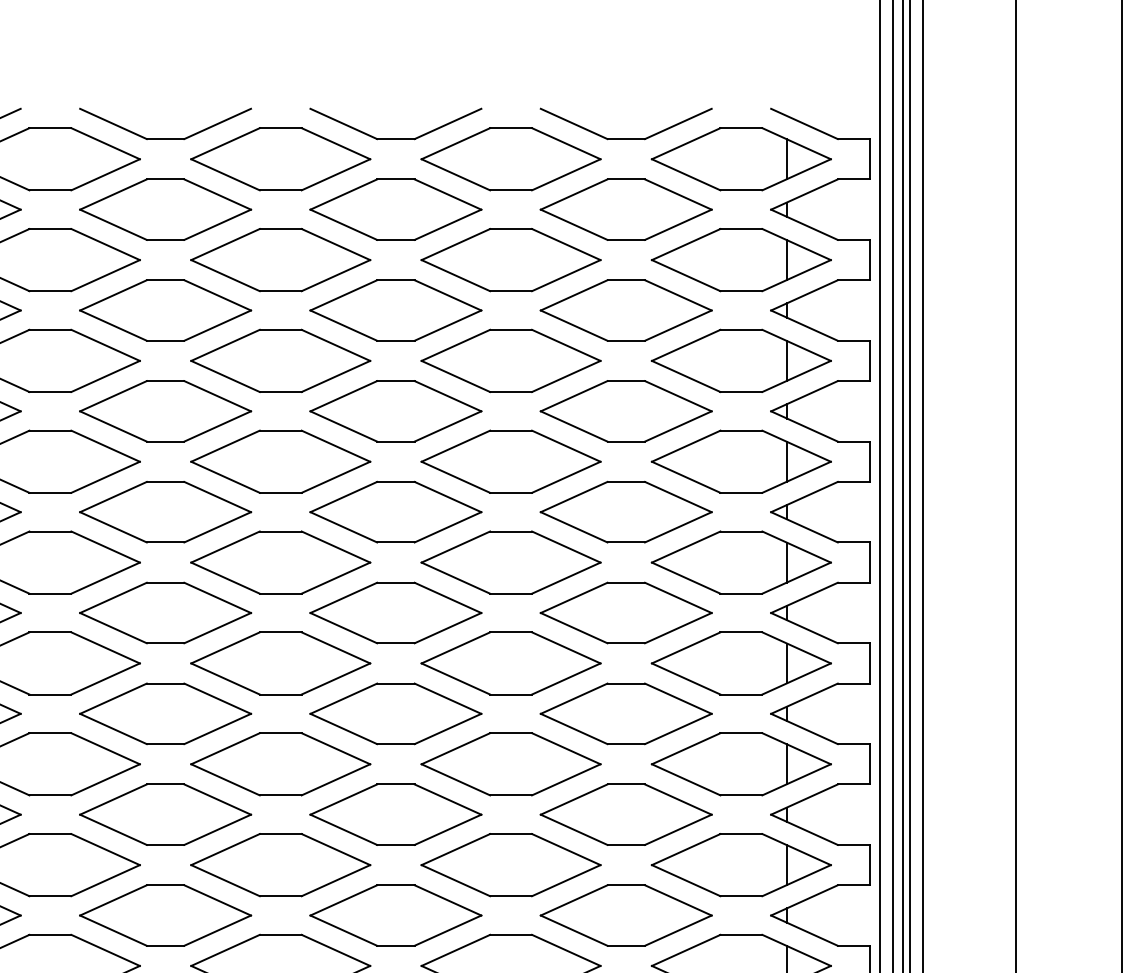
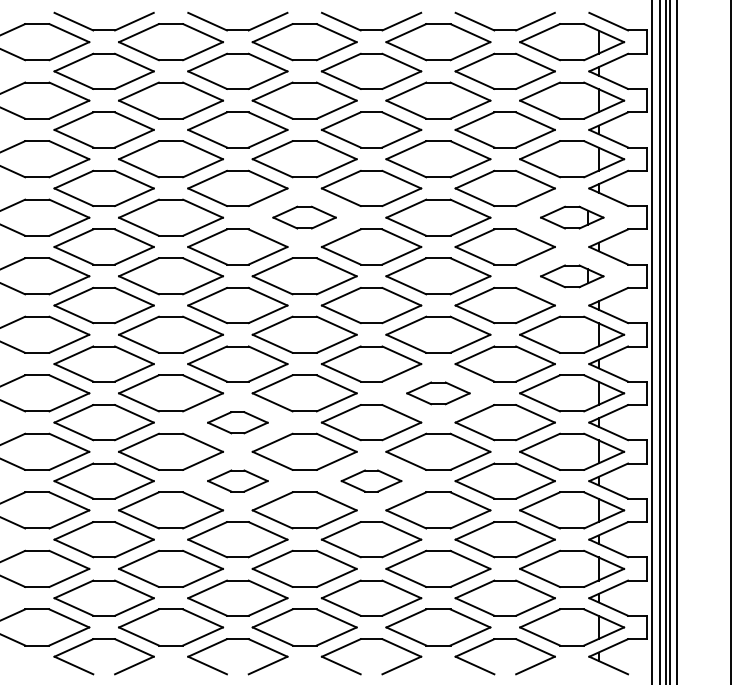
part: (280, 461) -> (304, 217), size x0.6
part: (742, 461) -> (572, 217), size x0.6
part: (742, 562) -> (572, 276), size x0.6
part: (511, 764) -> (438, 393), size x0.6
part: (164, 814) -> (237, 422), size x0.6
part: (164, 914) -> (237, 480), size x0.6
part: (395, 914) -> (371, 480), size x0.6

